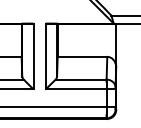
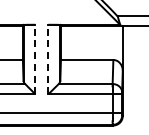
line: (33, 56) -> (35, 59), solid -> dashed
line: (45, 56) -> (48, 59), solid -> dashed

